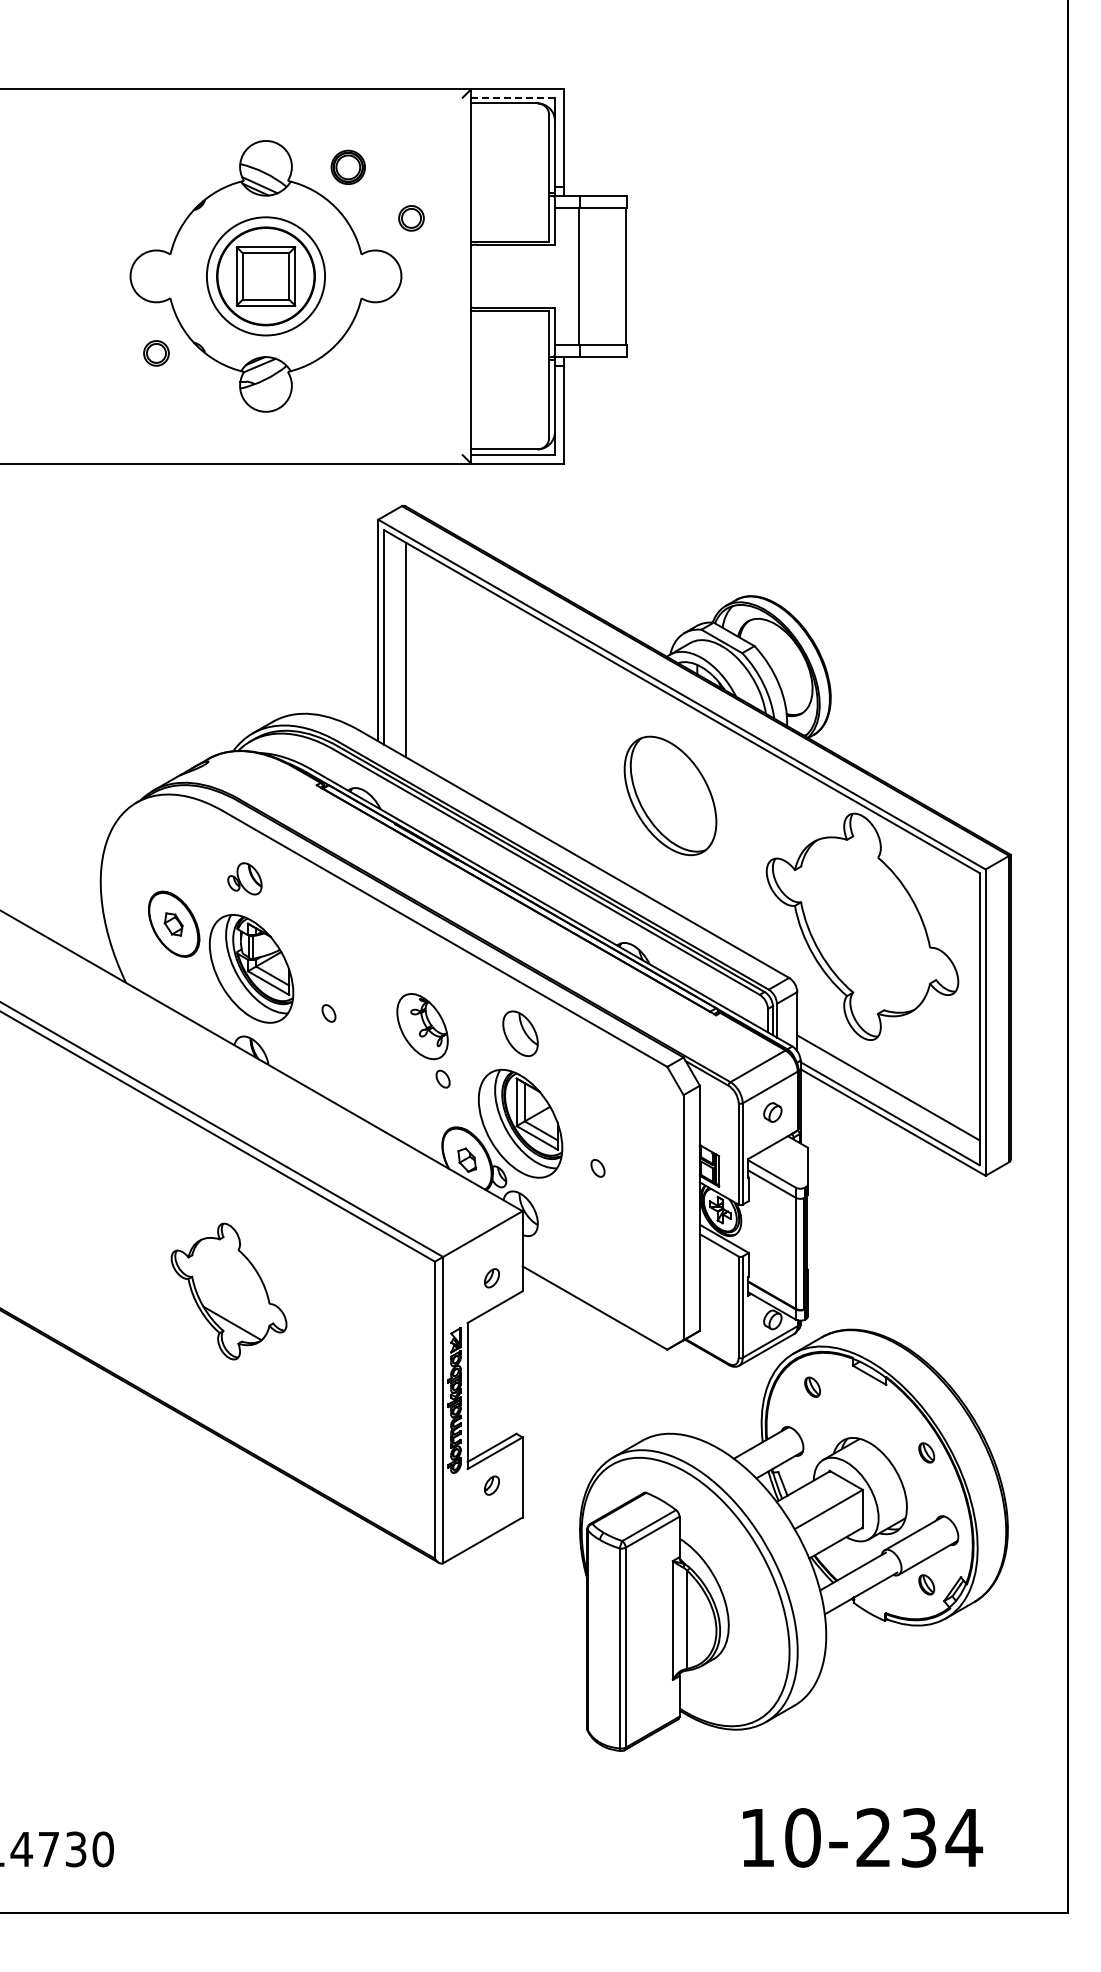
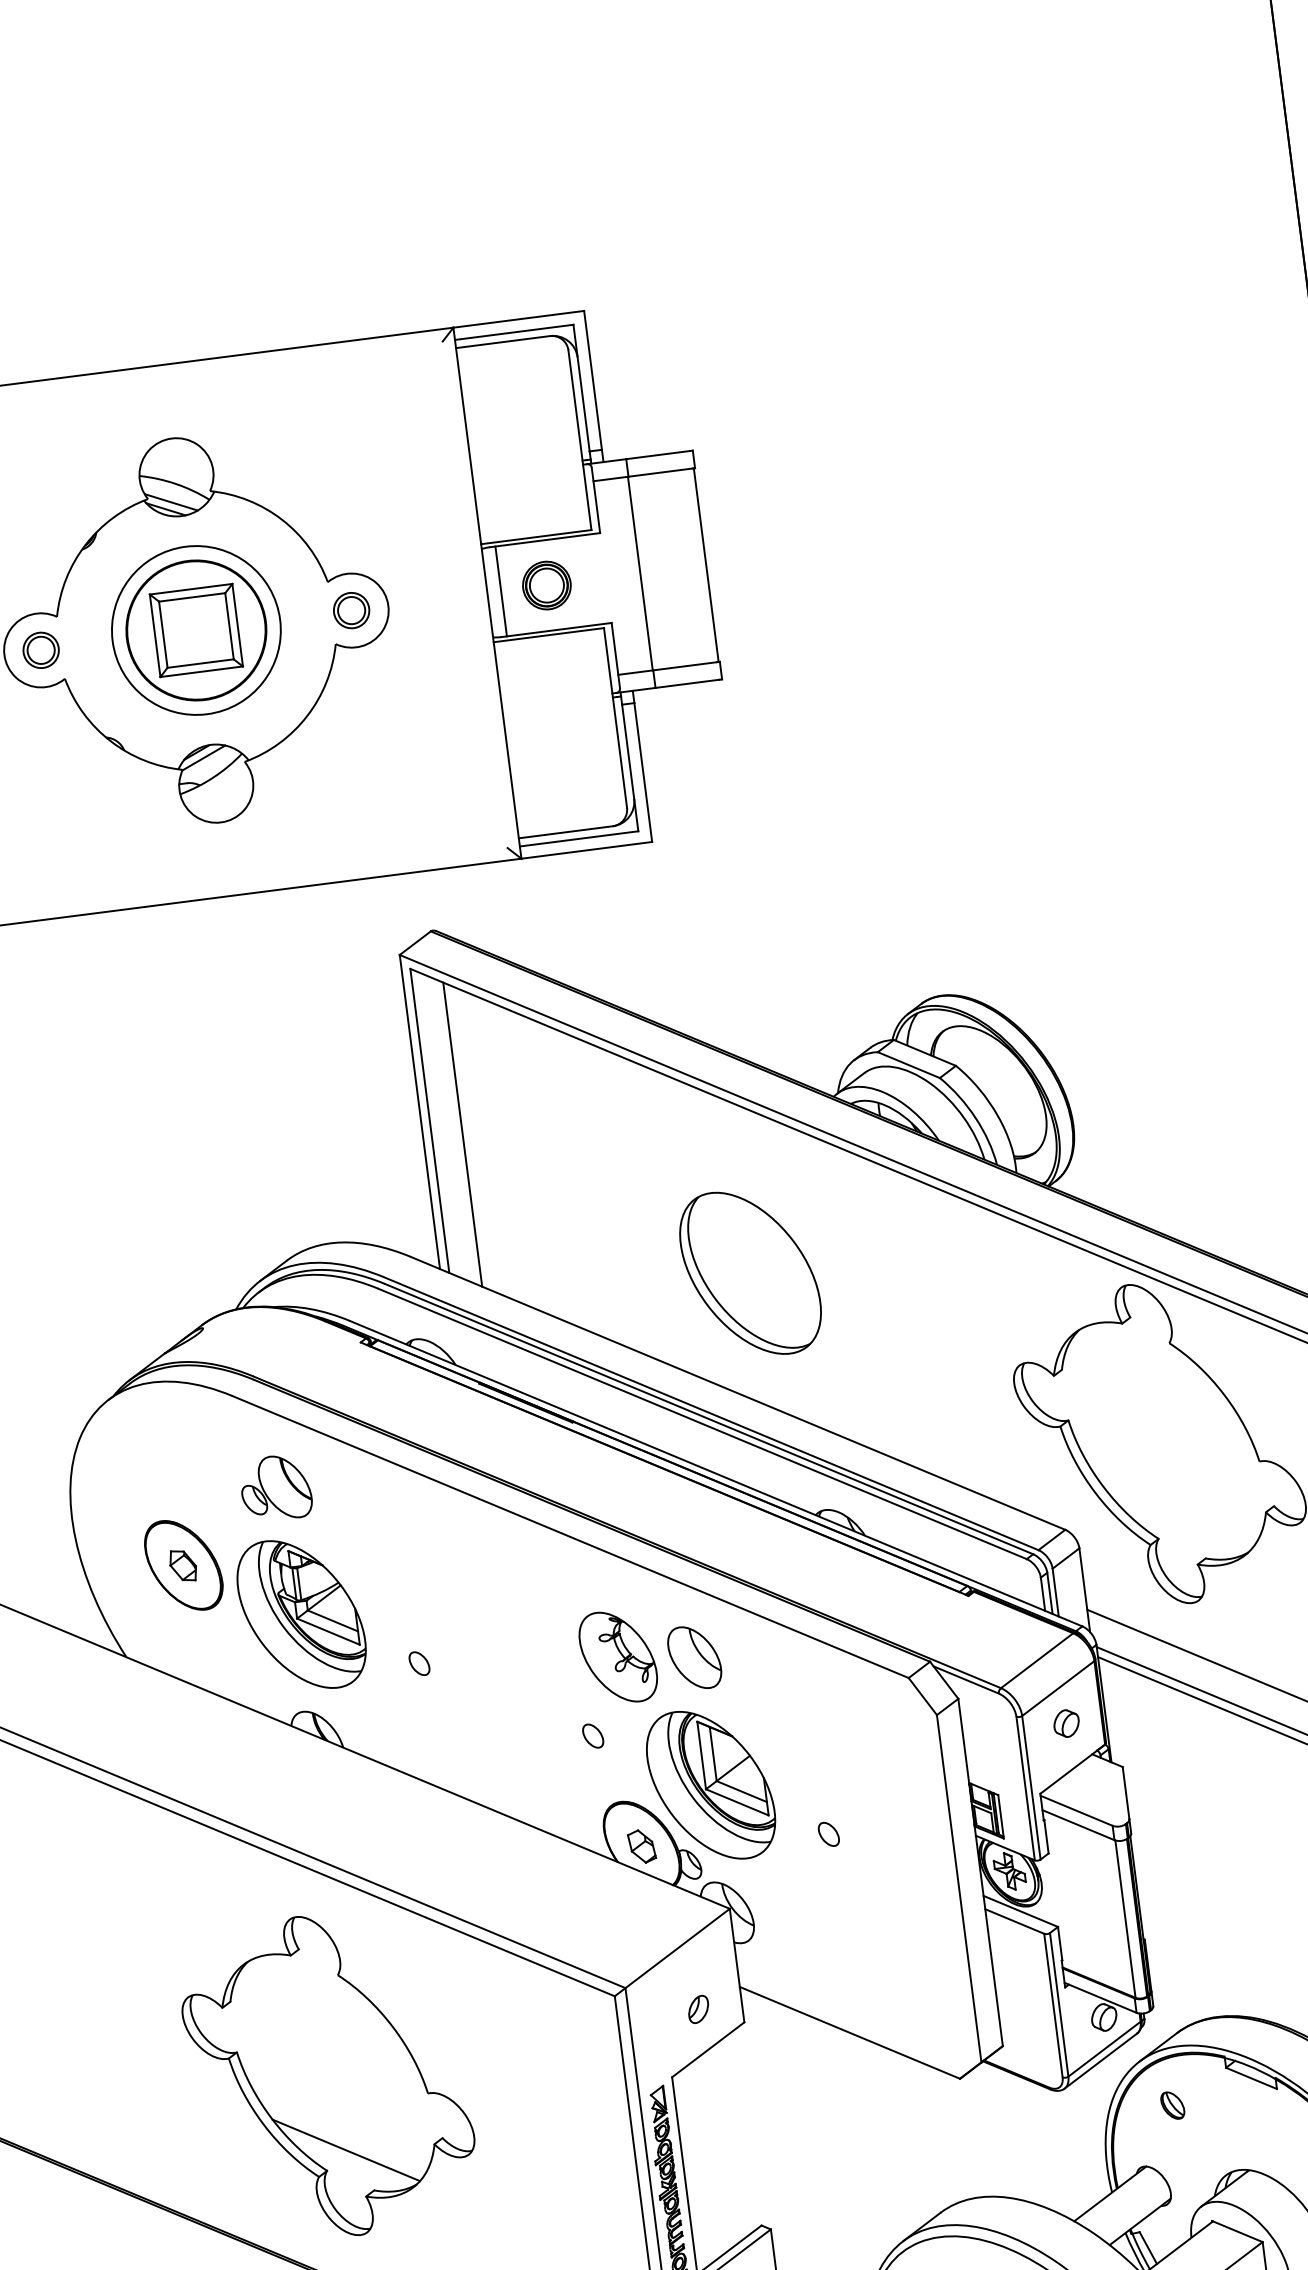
line: (513, 97) -> (514, 331), dashed -> solid
part: (347, 166) -> (545, 584), moved
part: (411, 218) -> (351, 610), moved
line: (481, 276) -> (501, 591), added
part: (156, 353) -> (41, 650), moved
part: (670, 795) -> (750, 1272), moved
part: (244, 878) -> (275, 1487), size x1.43
part: (422, 1026) -> (618, 1657), moved
part: (228, 1291) -> (327, 2076), size x1.67

